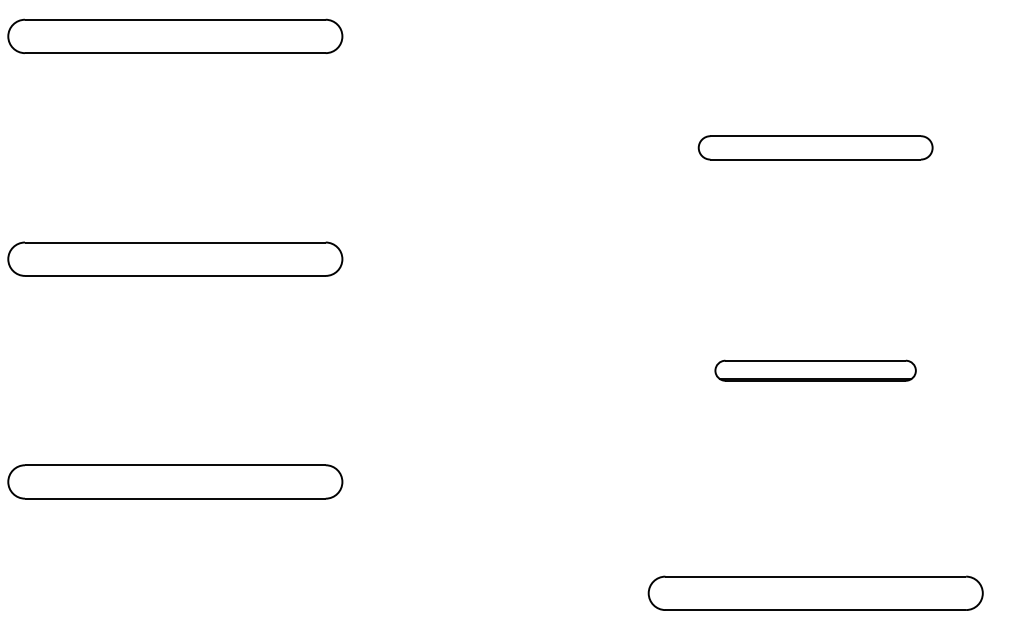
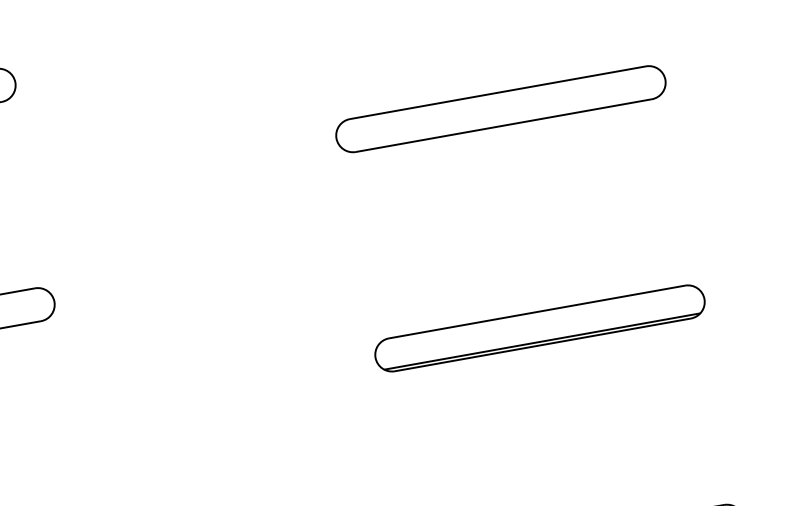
part: (815, 147) -> (500, 108), size x1.43
part: (815, 370) -> (539, 328), size x1.67

